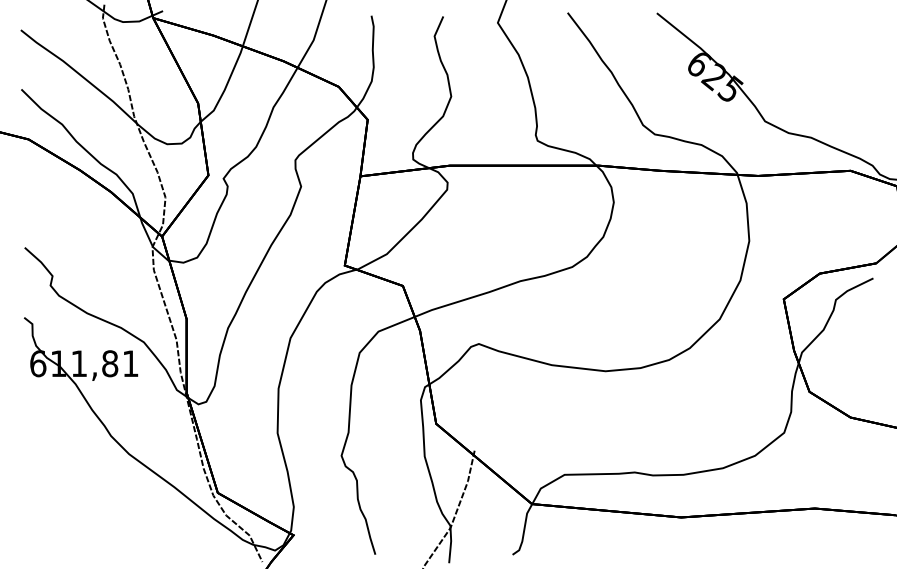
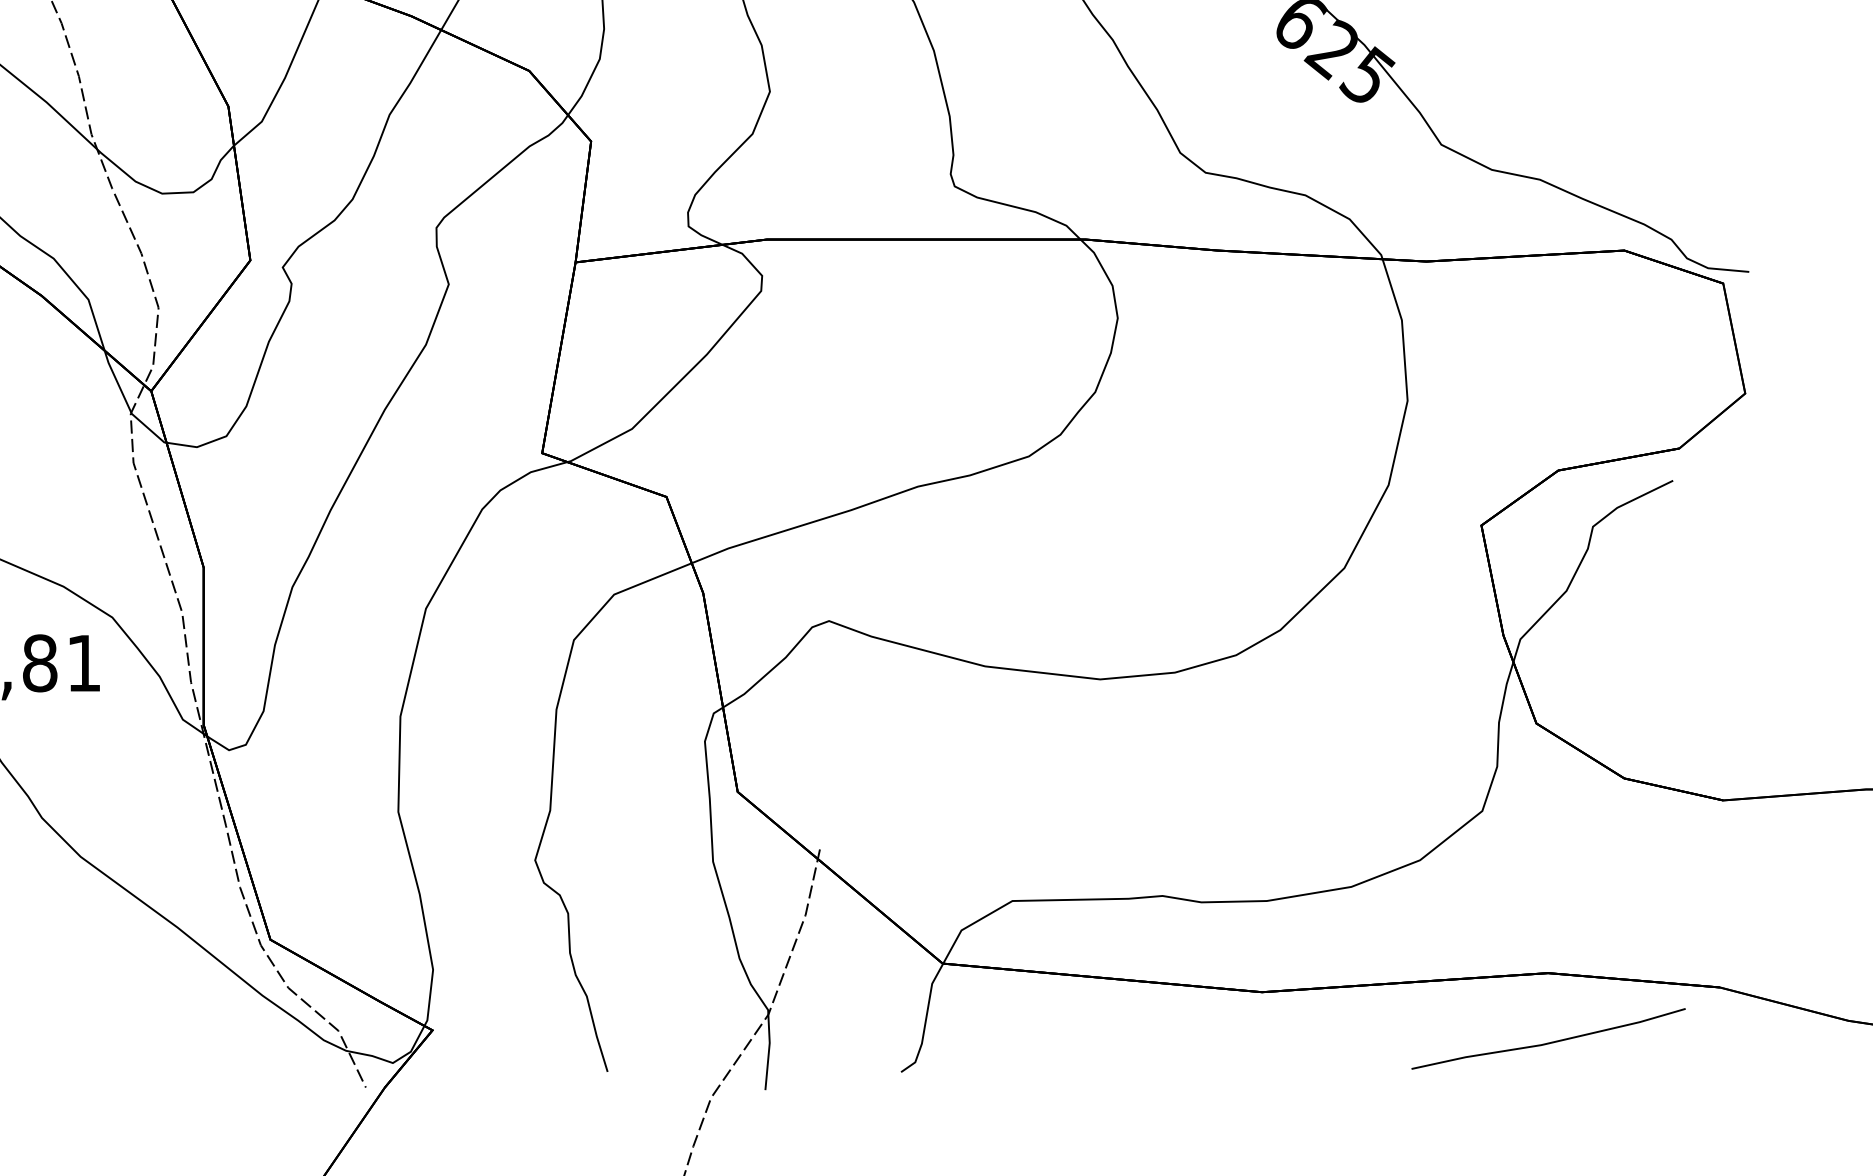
line: (815, 540) -> (1549, 1041), added

